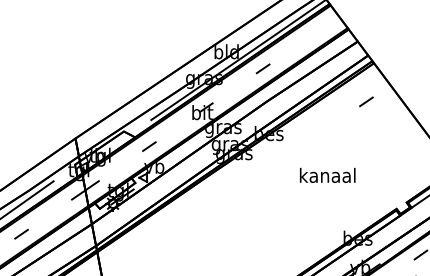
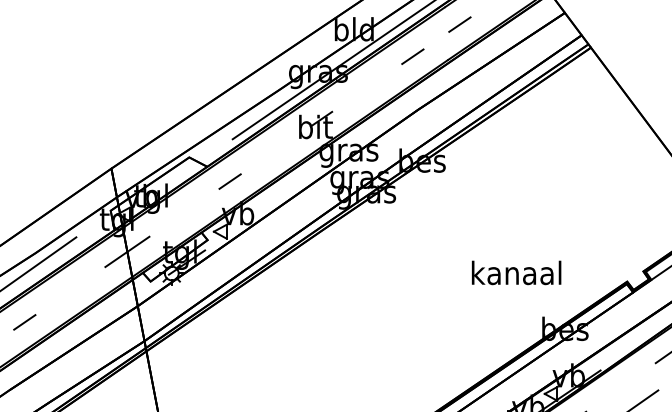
line: (366, 101) -> (460, 24), moved
text: (327, 174) -> (516, 271), moved

